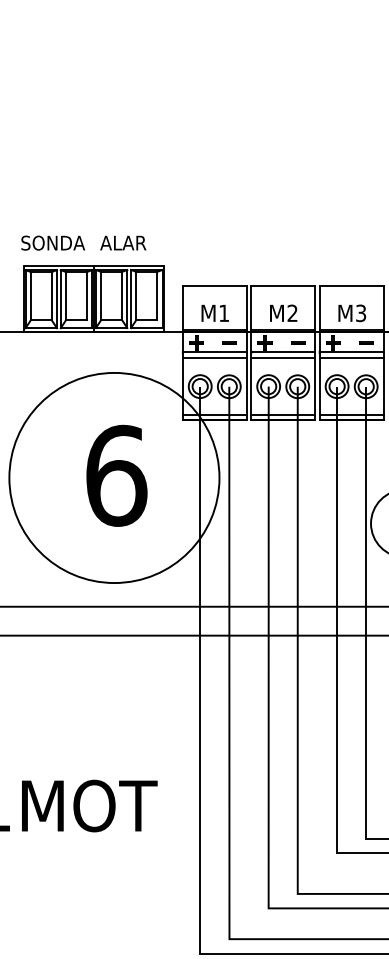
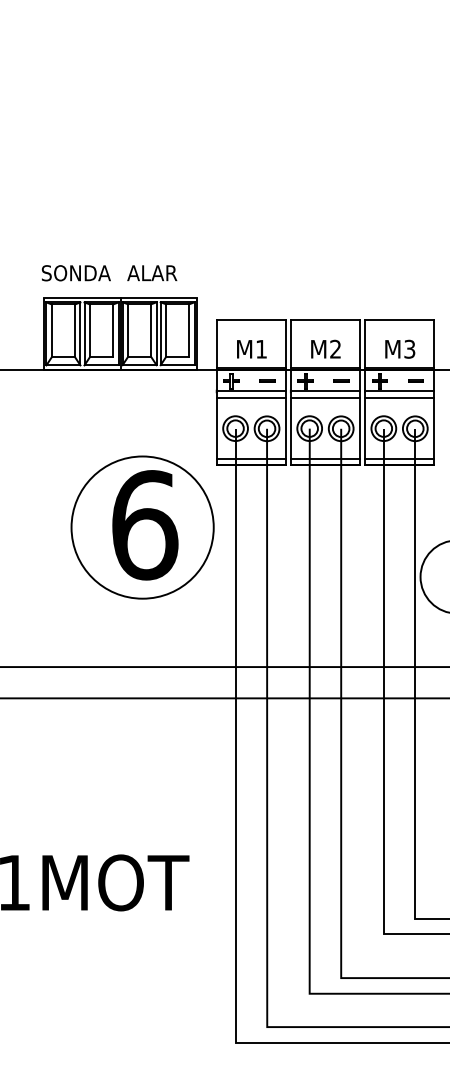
circle: (114, 477) -> (142, 527), size x0.62

